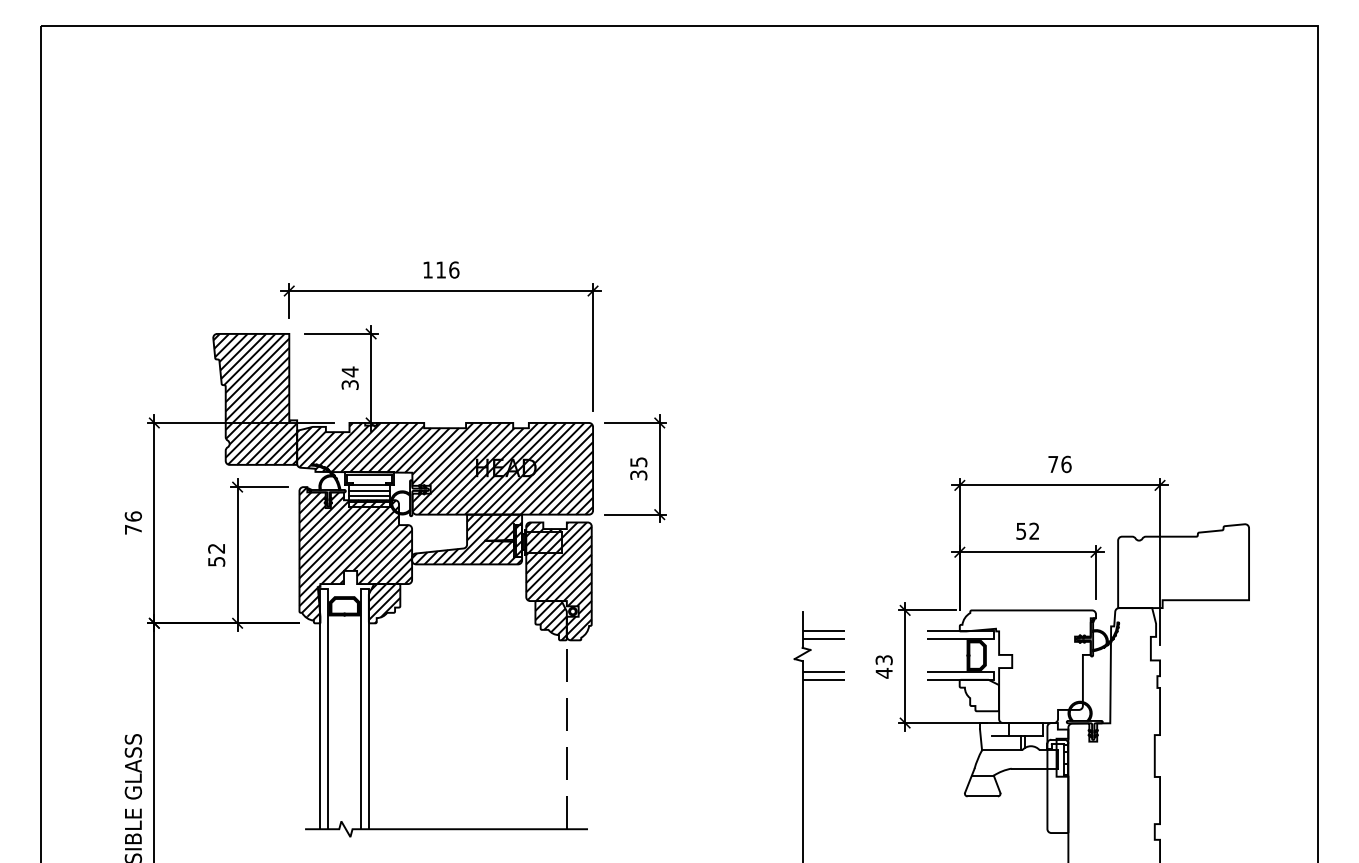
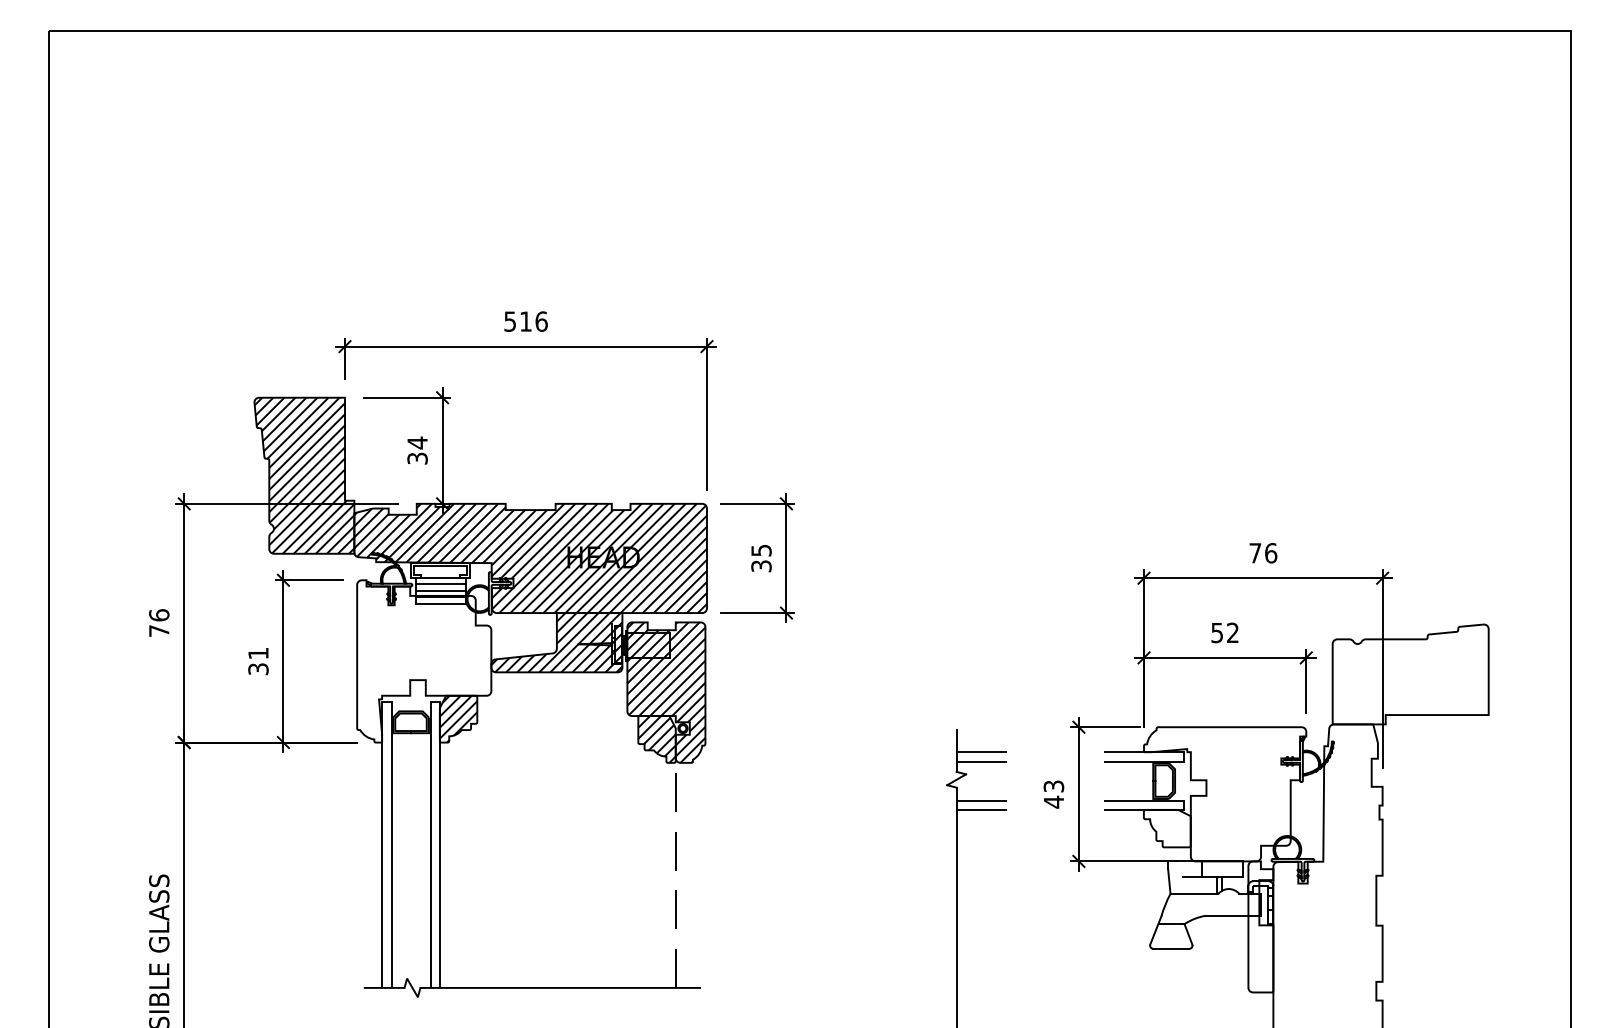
text: (427, 269) -> (509, 321), 116 -> 516
text: (216, 555) -> (258, 661), 52 -> 31
hatch: (355, 555) -> (424, 661), removed

